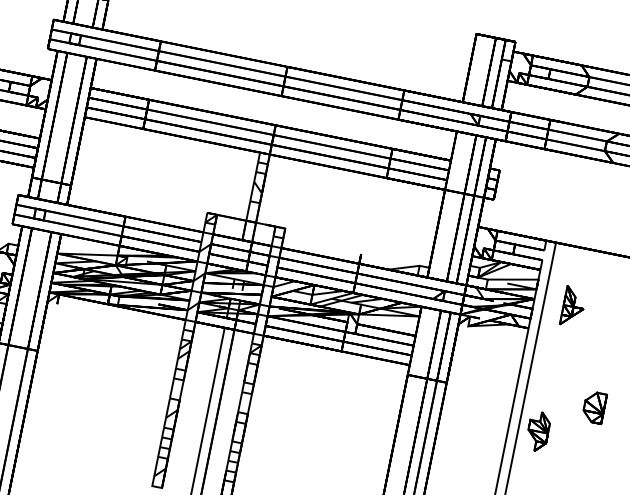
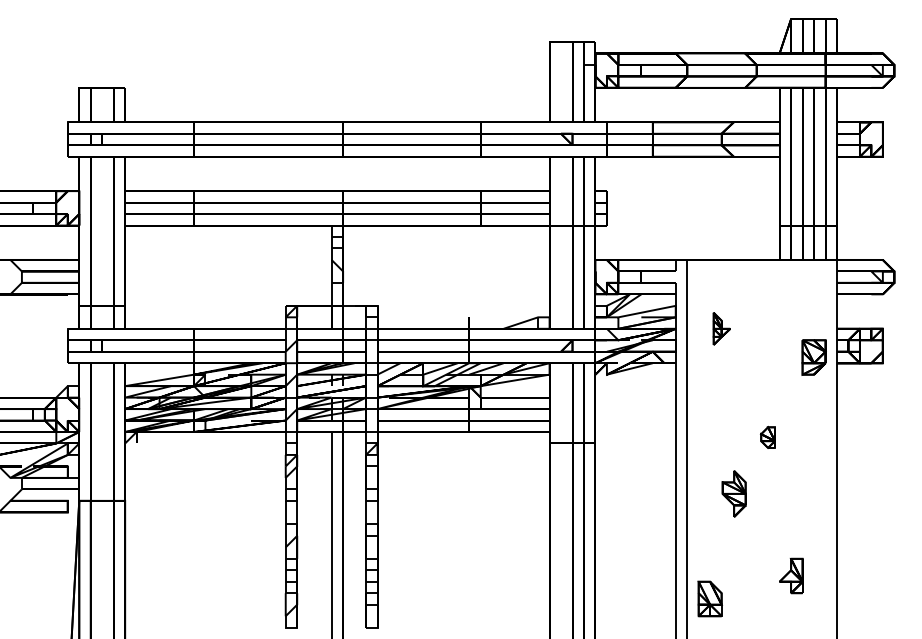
part: (573, 306) -> (721, 328), size x0.7
part: (593, 407) -> (767, 437), size x0.6
part: (537, 431) -> (733, 493), moved

